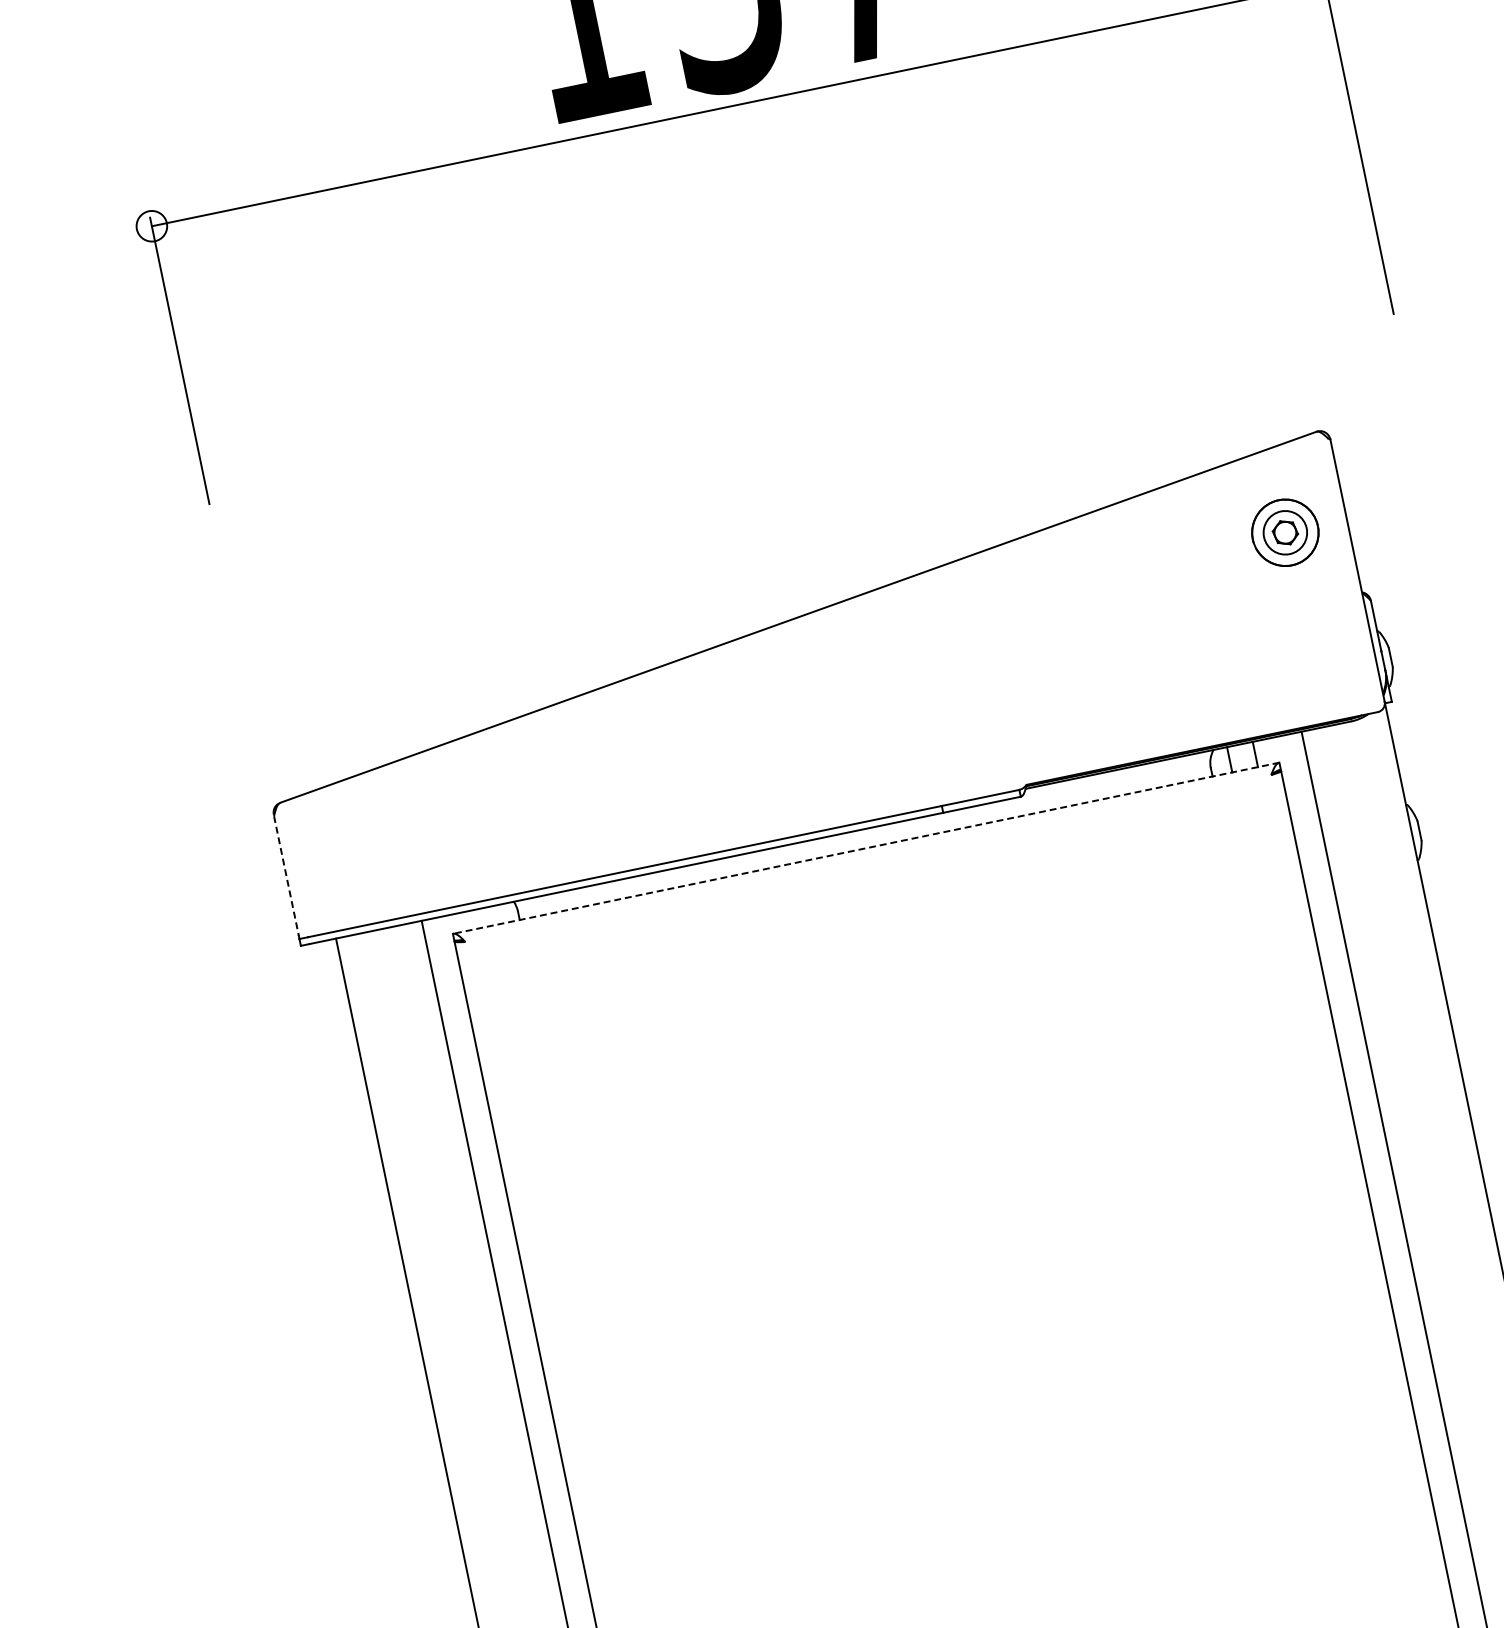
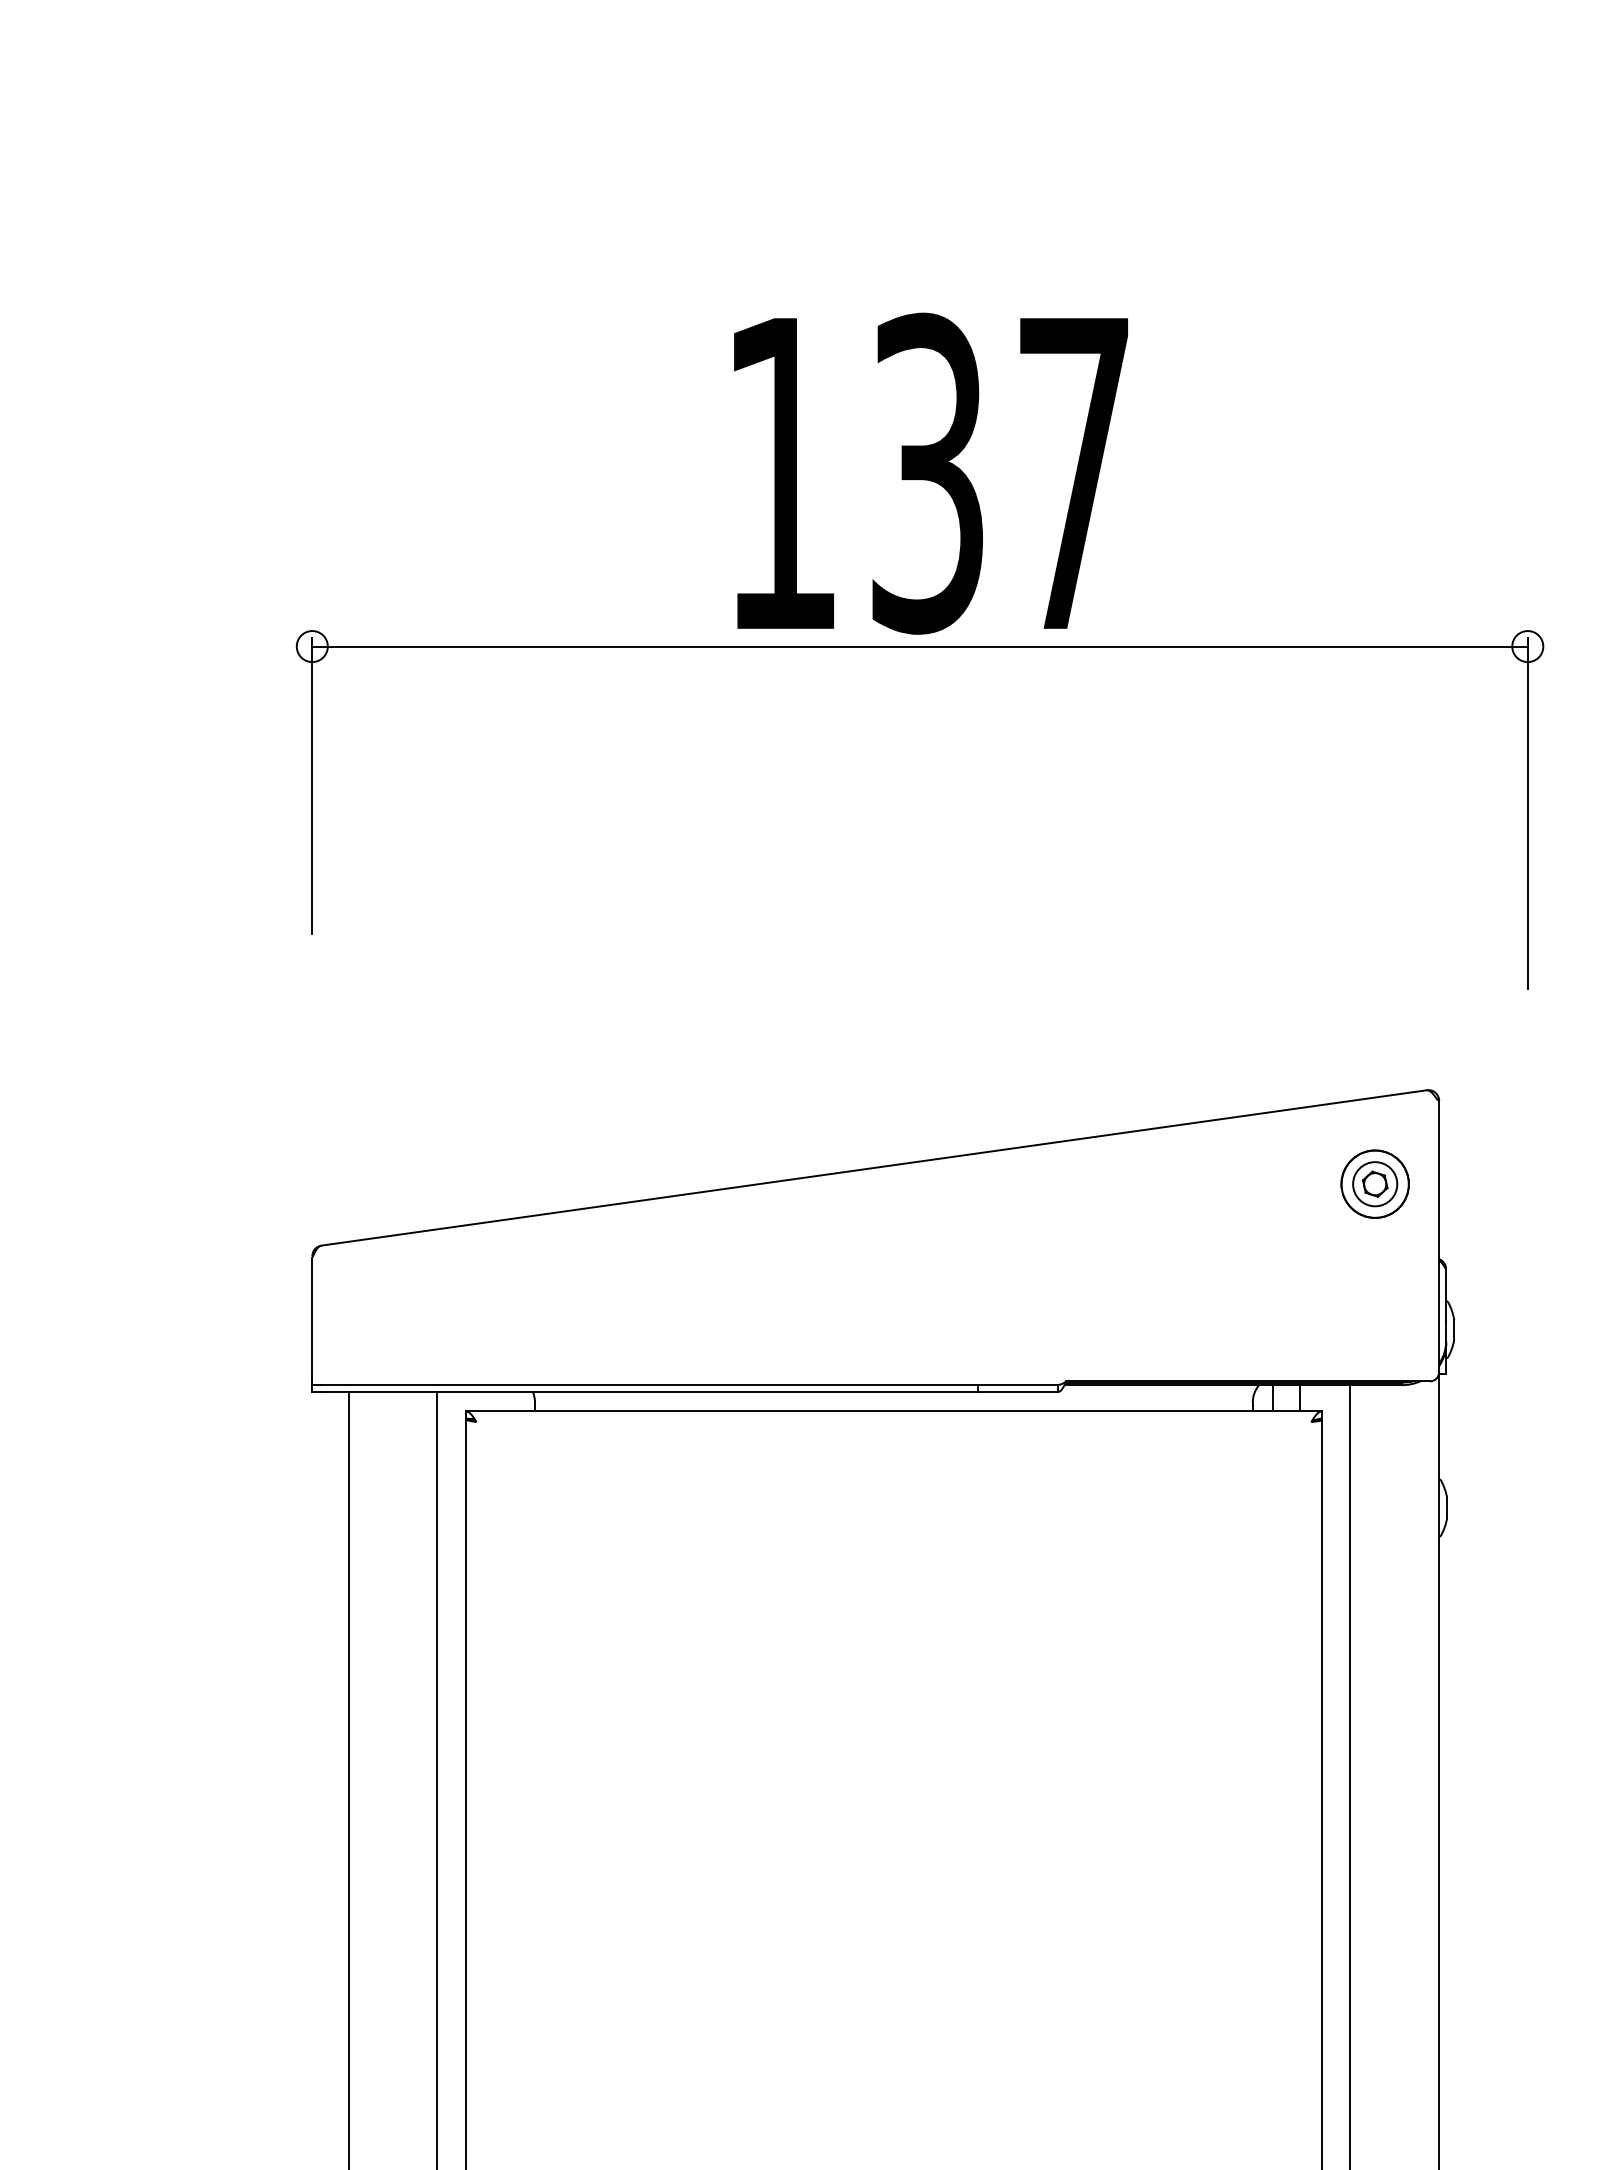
line: (865, 848) -> (893, 1411), dashed -> solid
line: (286, 875) -> (312, 1319), dashed -> solid

